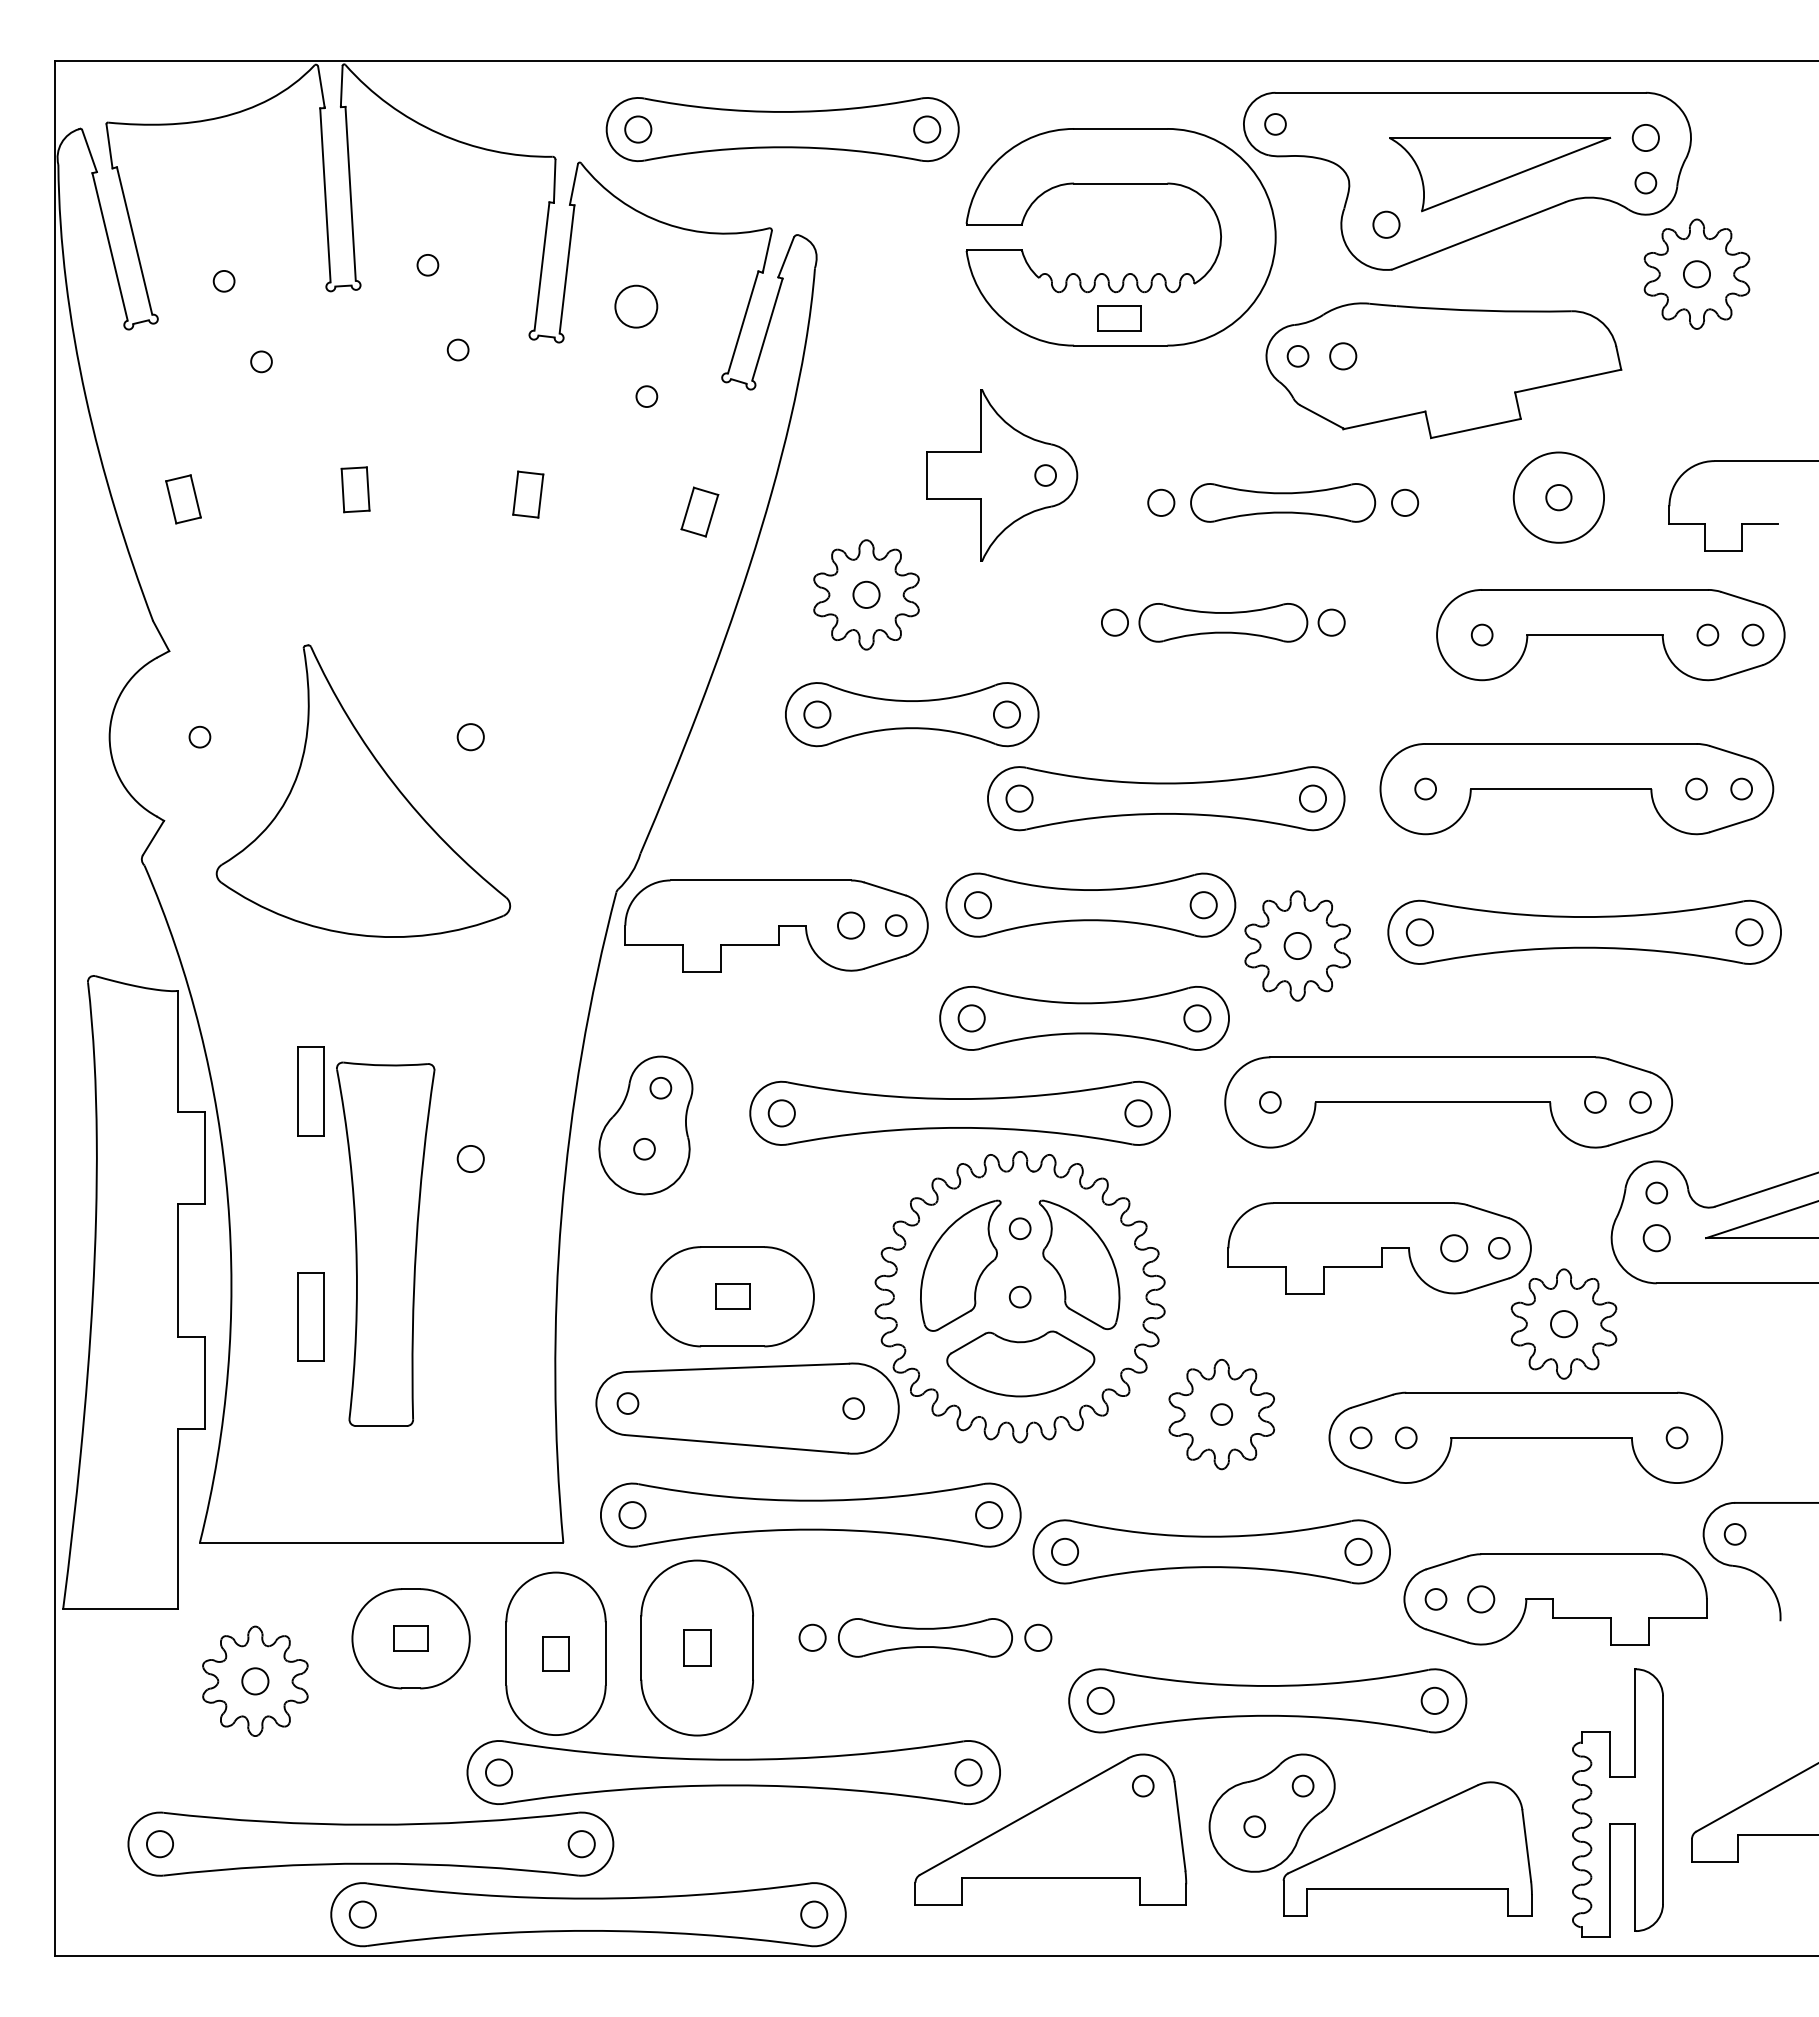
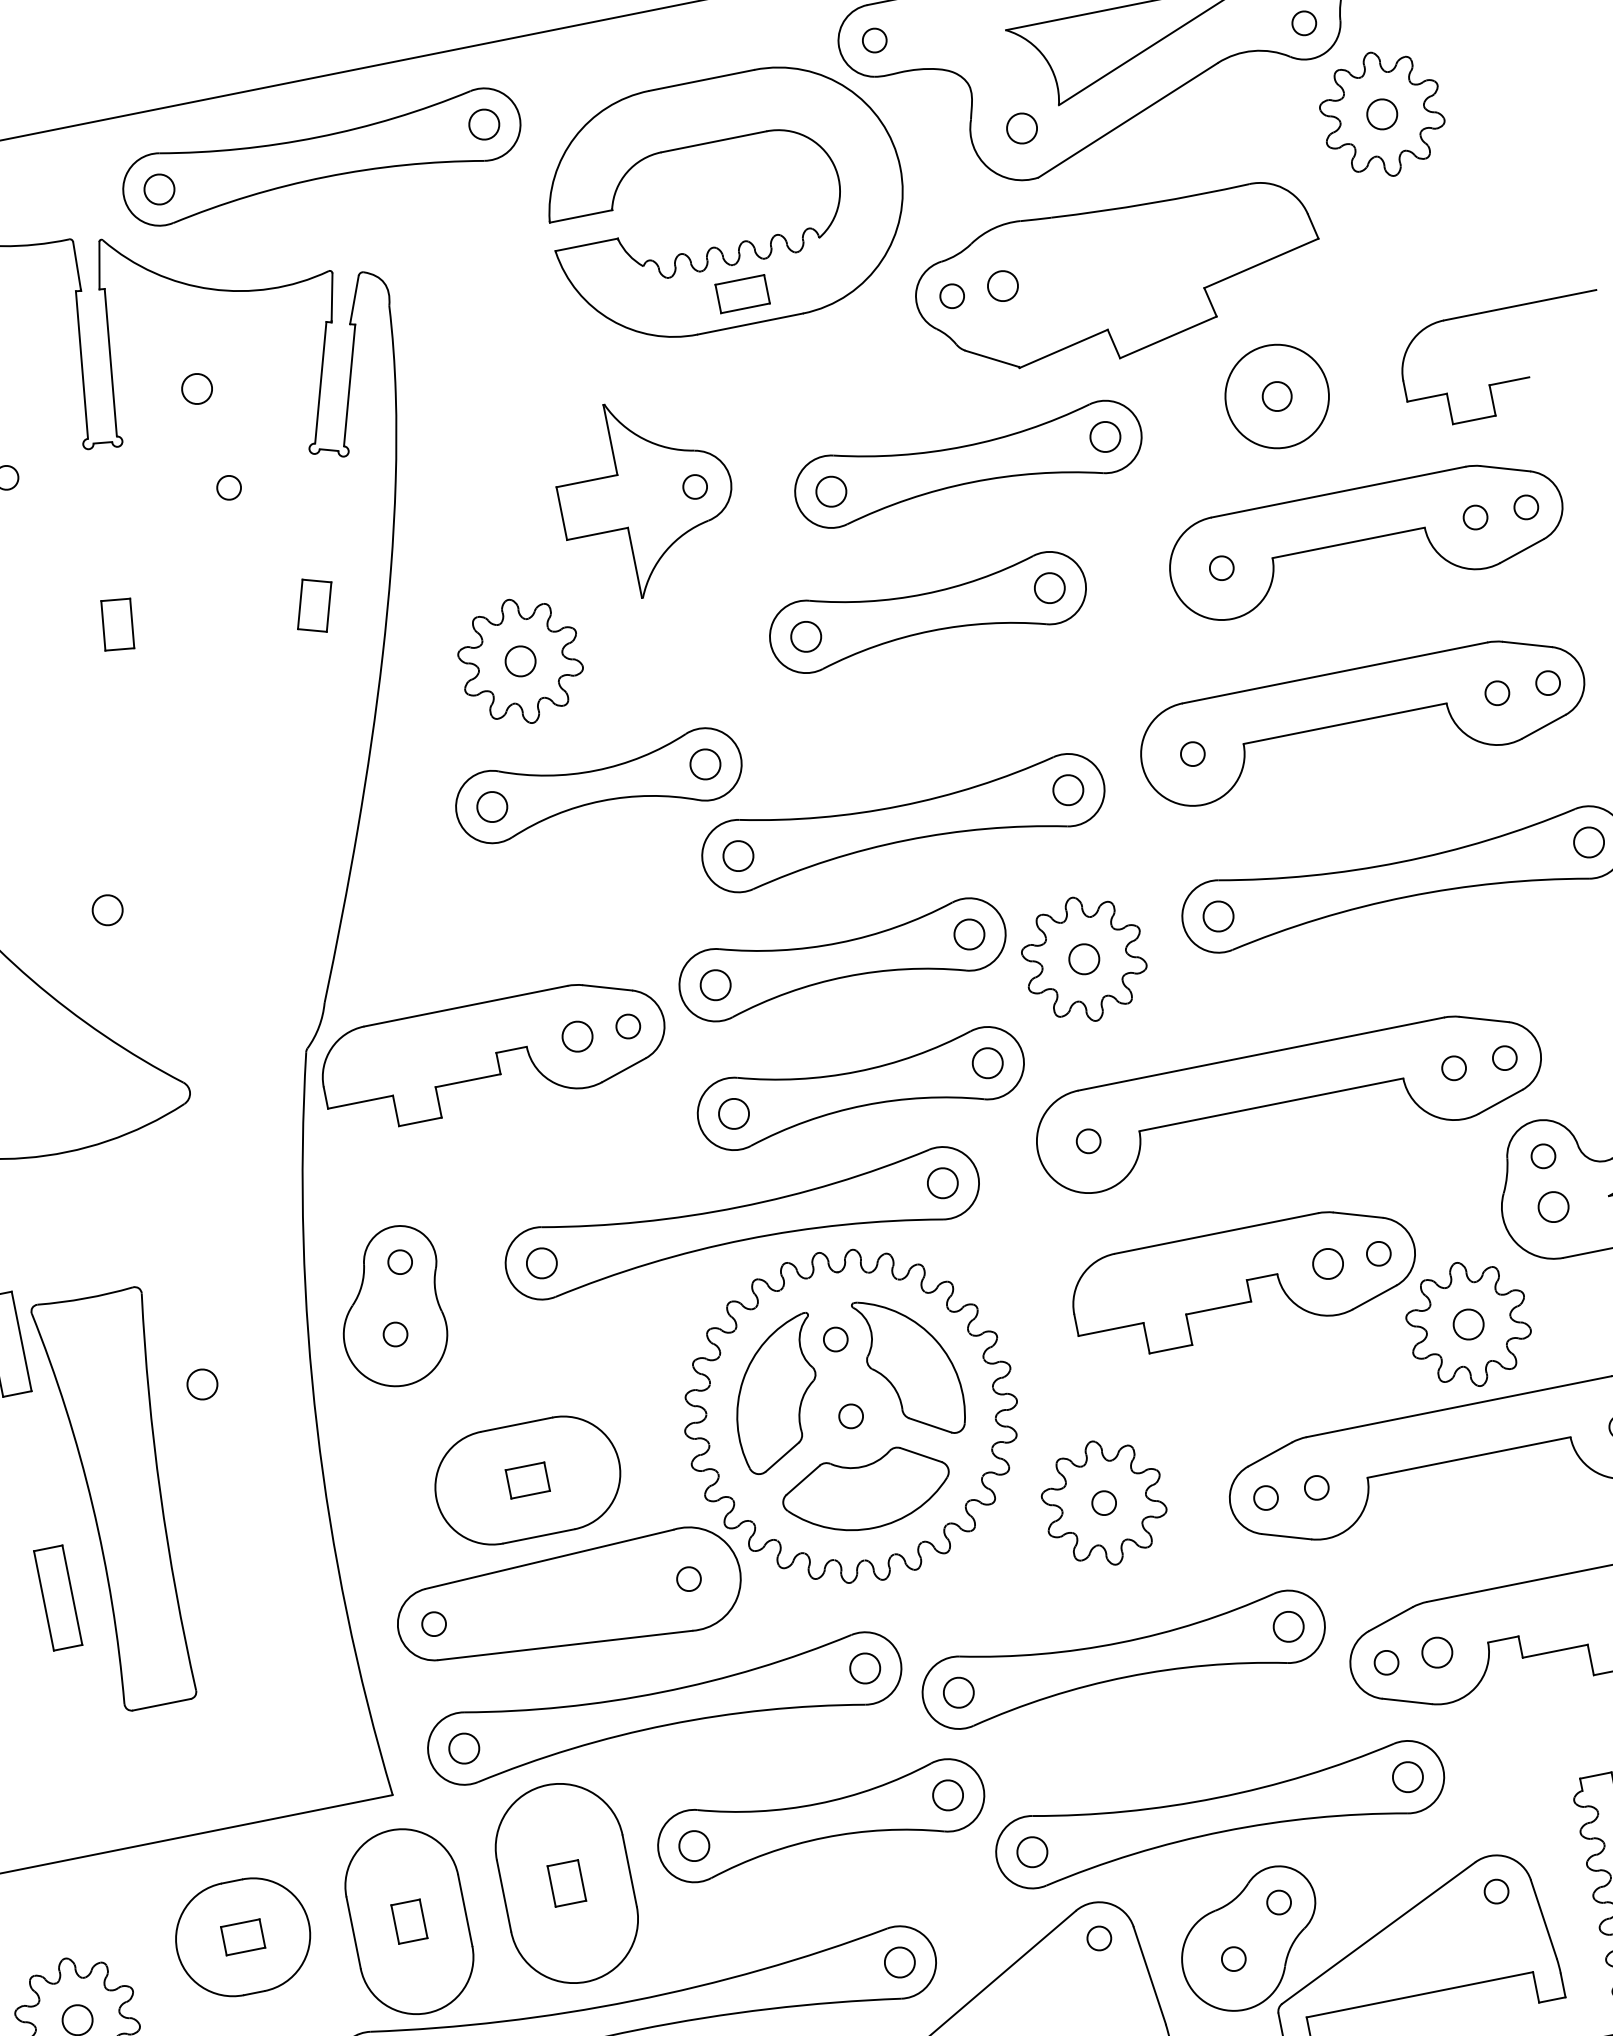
circle: (636, 306) -> (197, 388), size x0.62
part: (1282, 502) -> (967, 464), size x1.67
part: (1223, 622) -> (928, 612), size x1.67
part: (925, 1637) -> (821, 1820), size x1.67
circle: (1490, 1813) -> (1495, 1891), added

